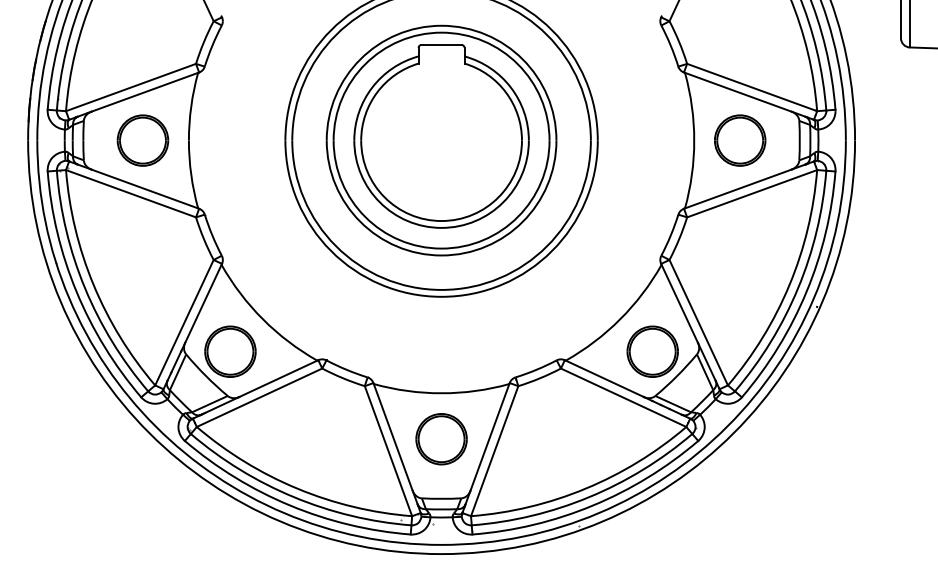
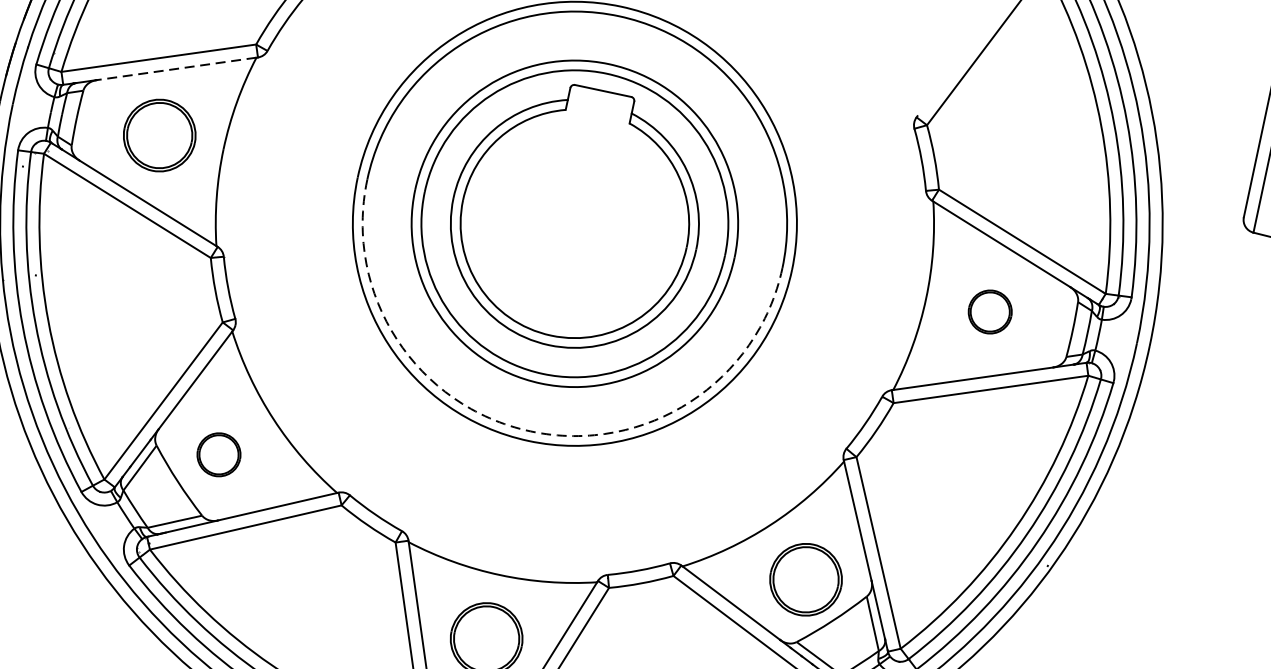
line: (144, 92) -> (176, 69), solid -> dashed
part: (740, 140) -> (990, 311), size x0.6
arc: (441, 289) -> (530, 430), solid -> dashed
part: (230, 351) -> (219, 454), size x0.6

